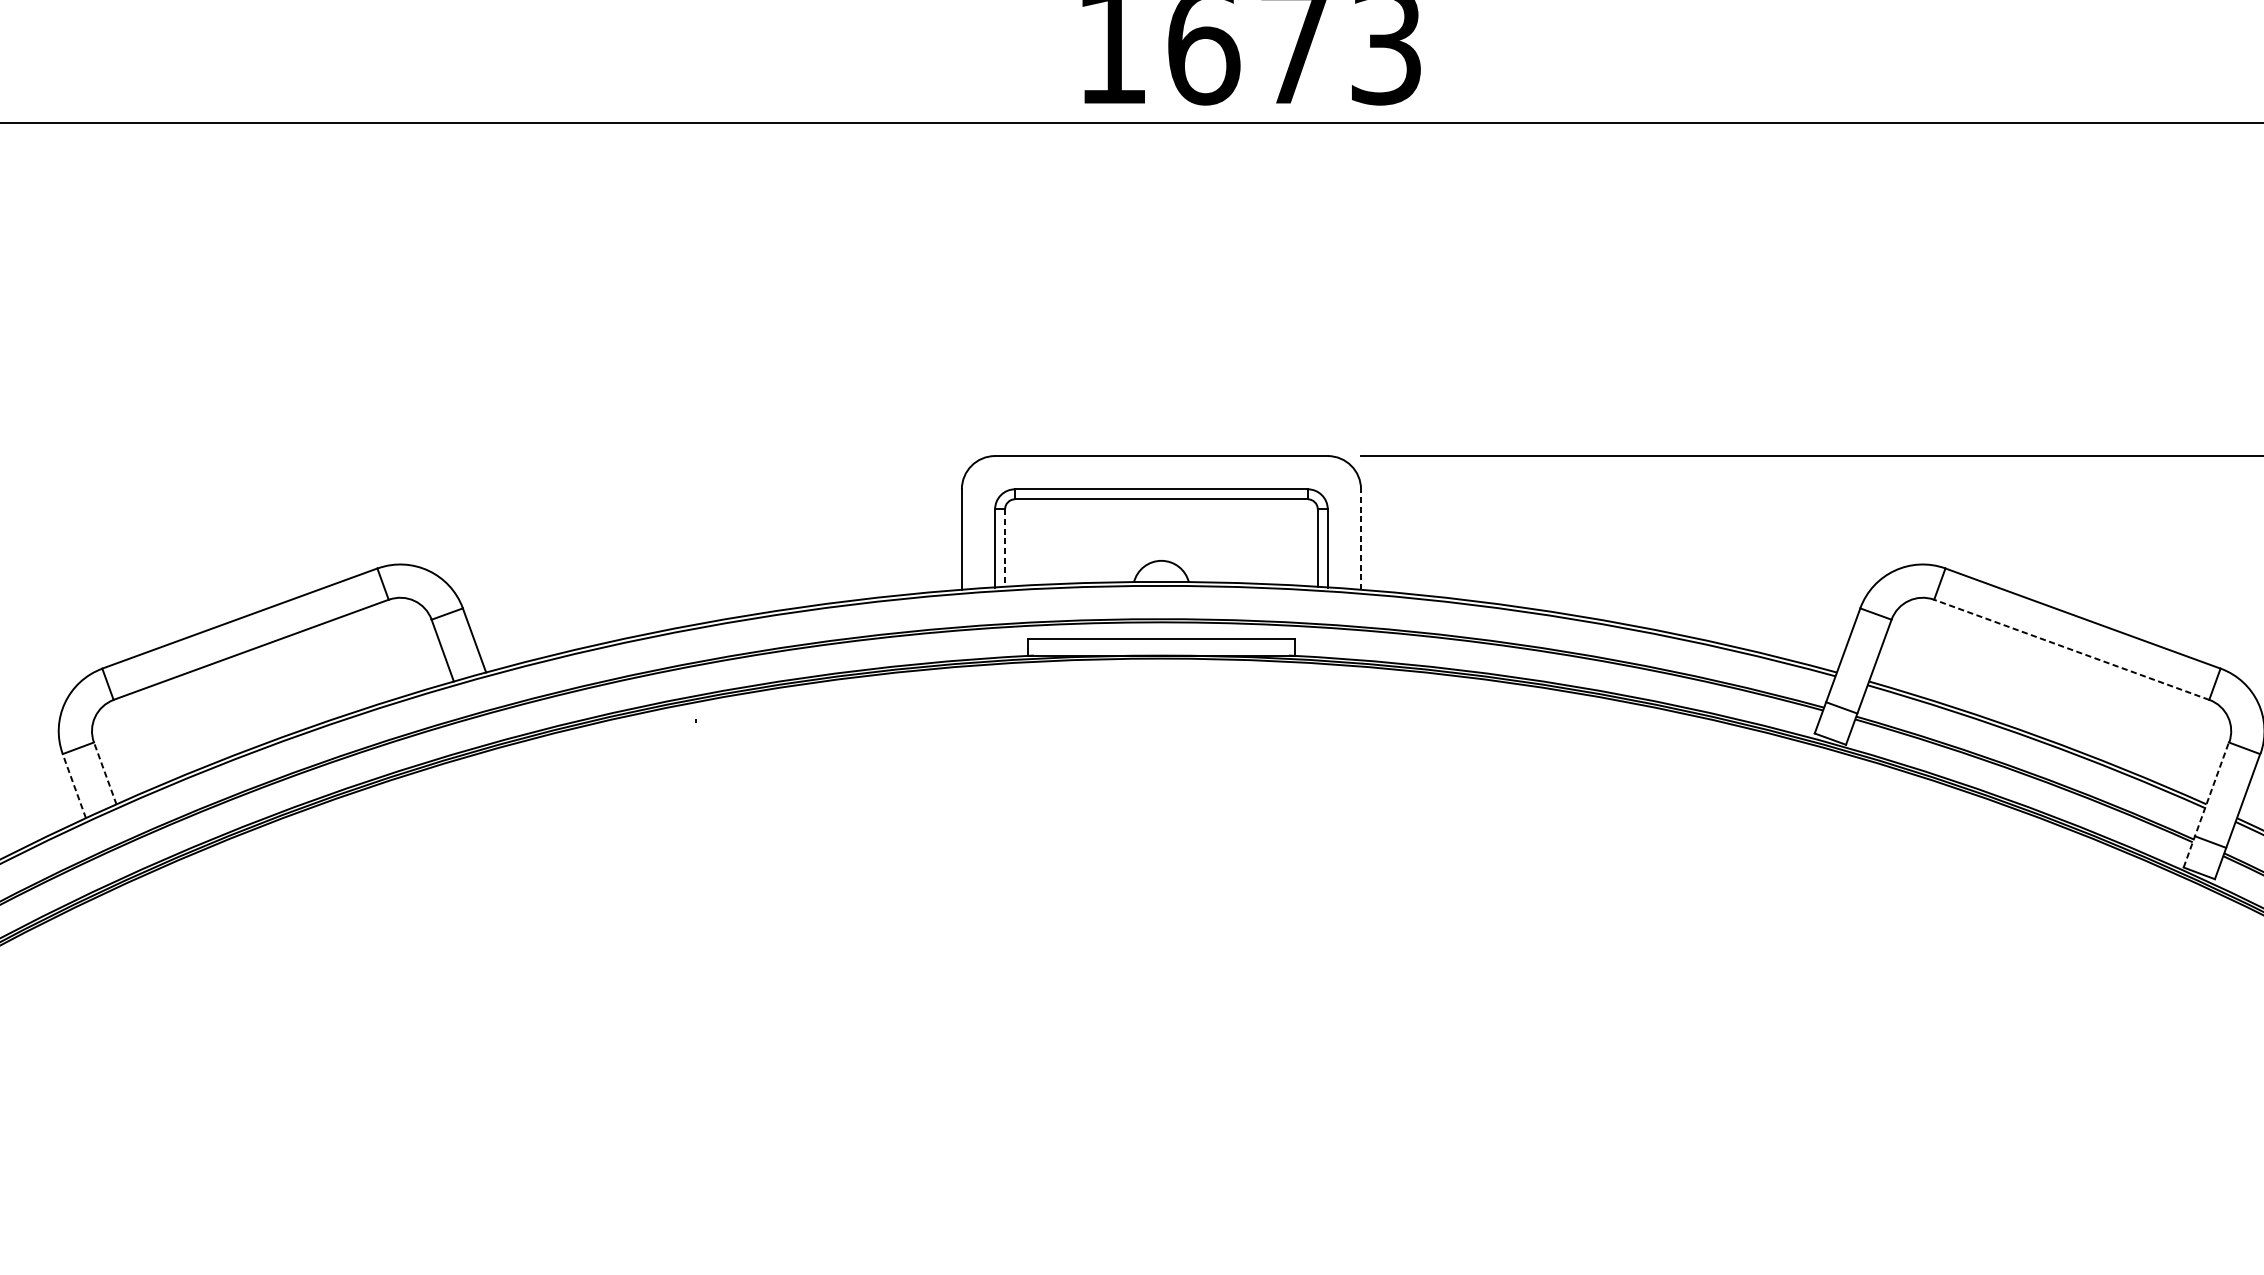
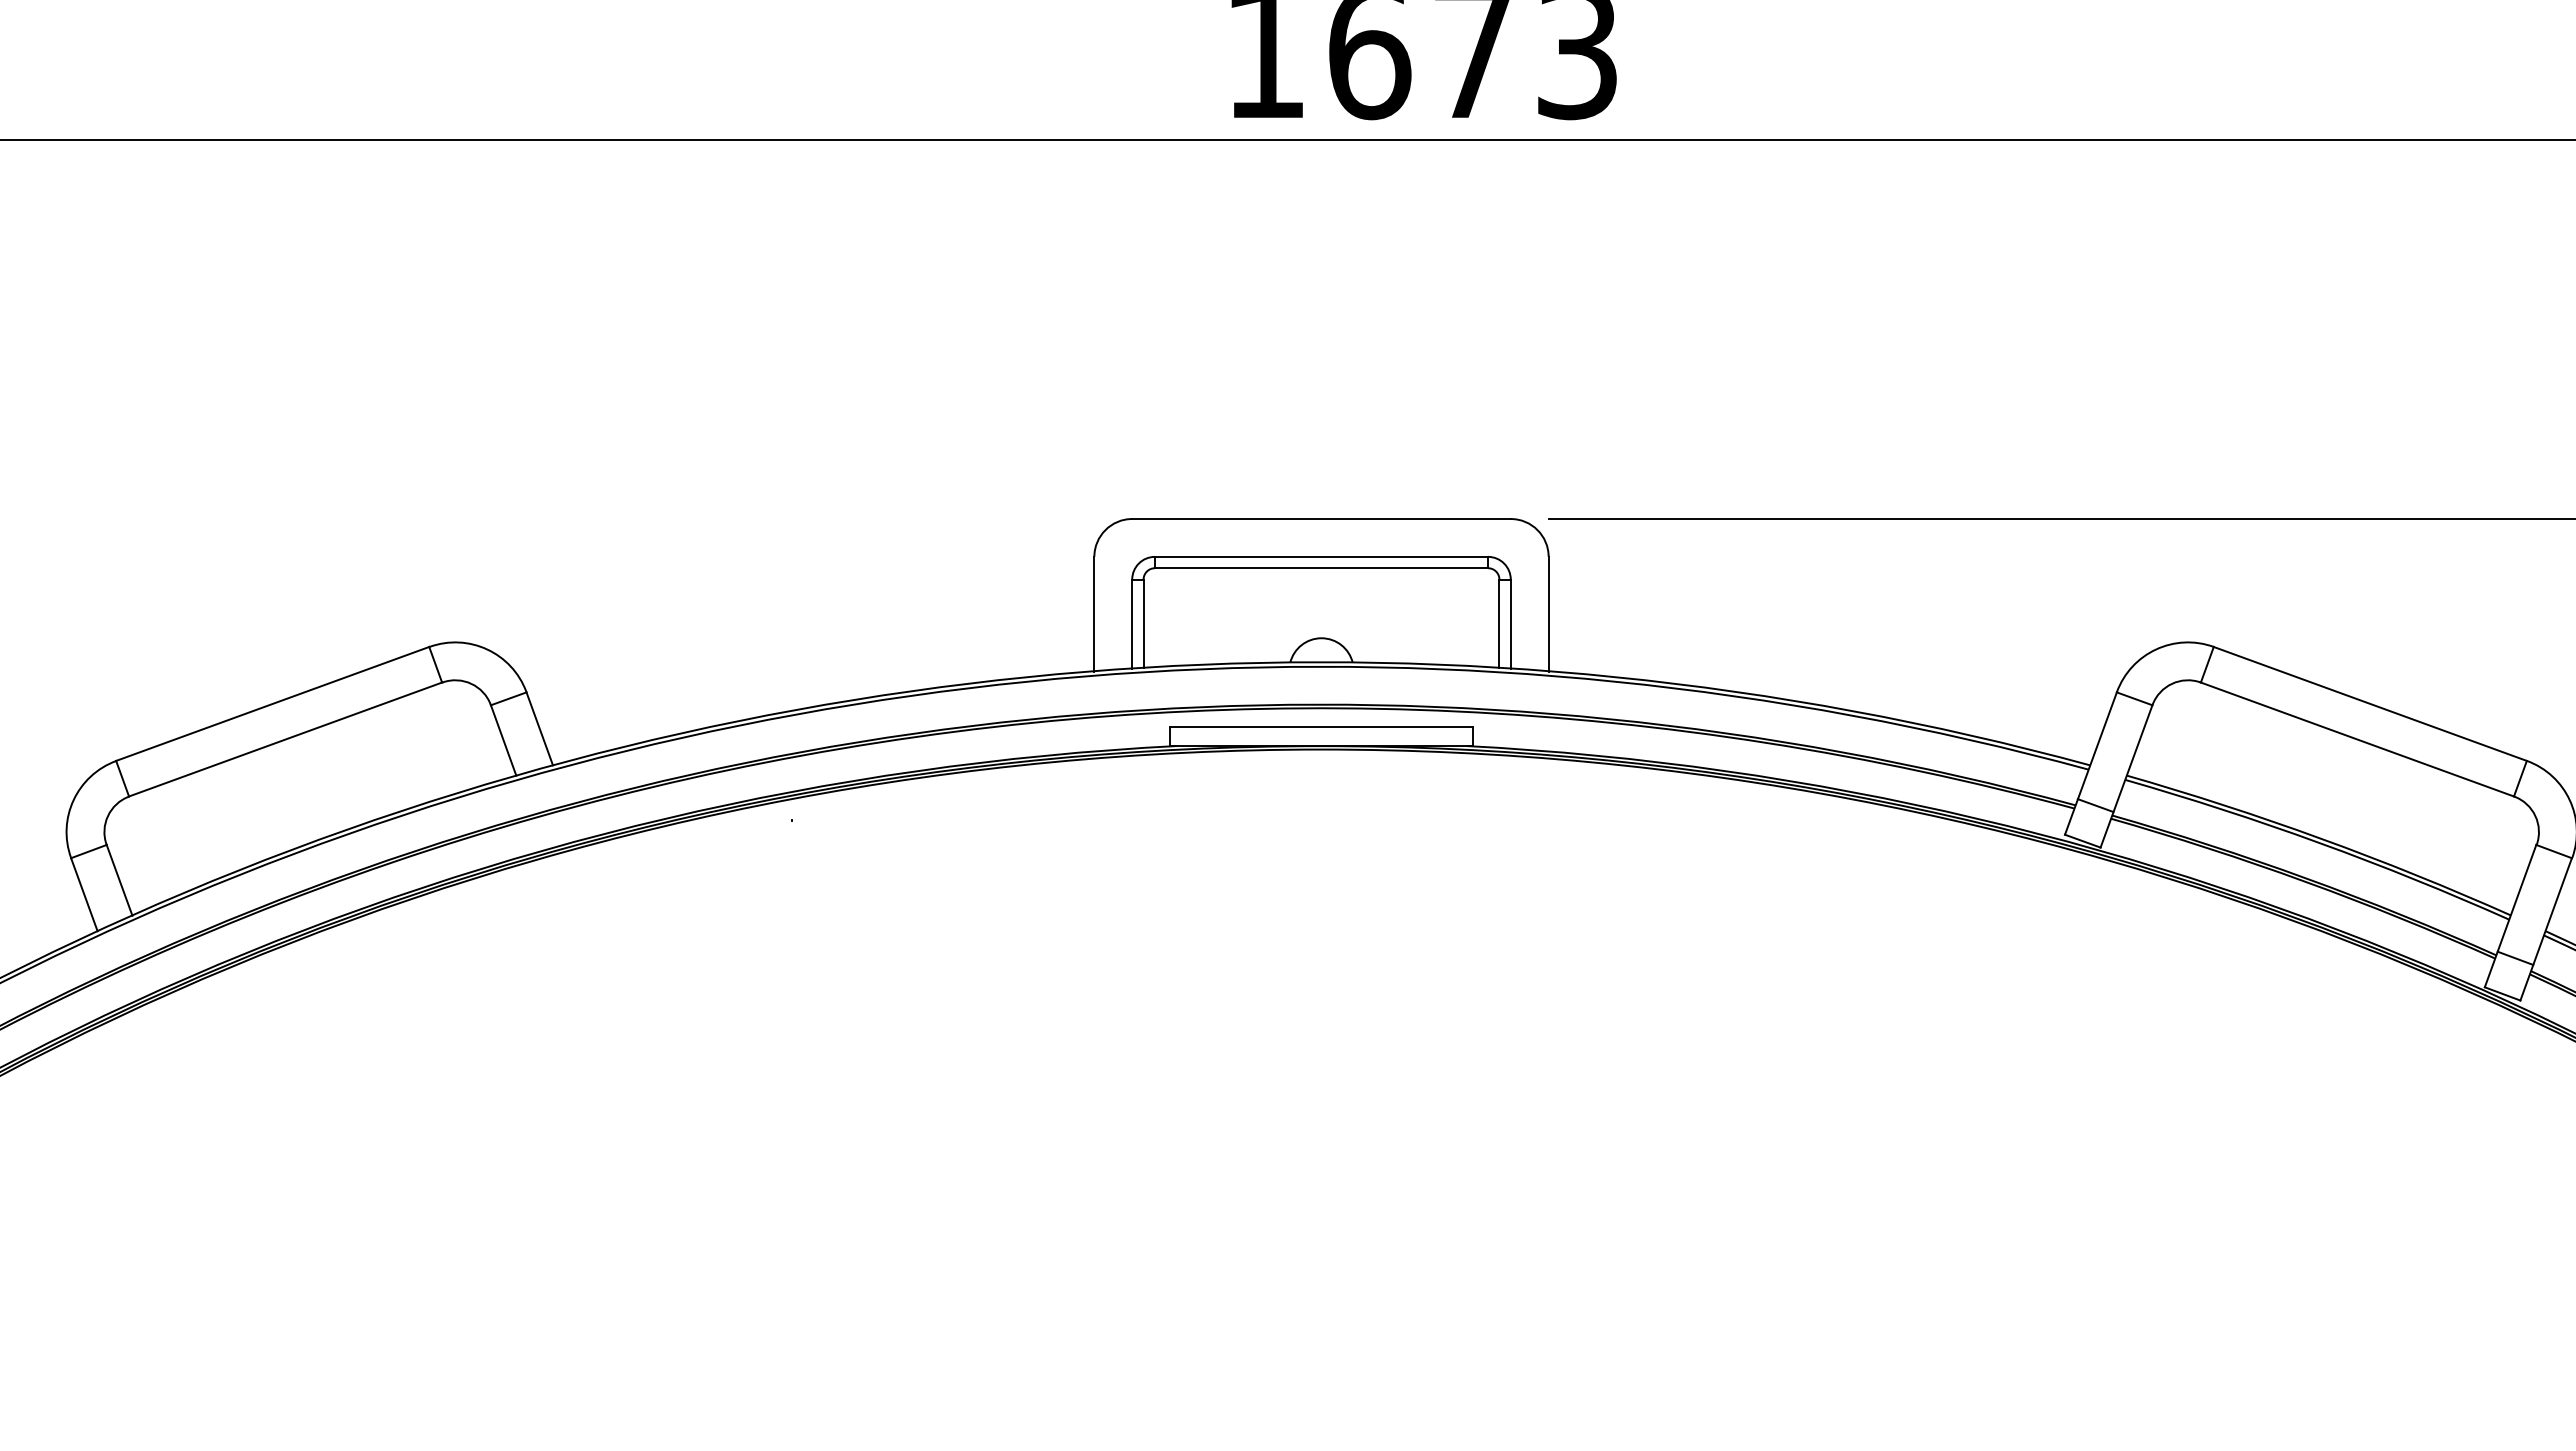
line: (1360, 539) -> (1548, 613), dashed -> solid
line: (1005, 548) -> (1143, 624), dashed -> solid
line: (2071, 649) -> (2357, 739), dashed -> solid
line: (105, 773) -> (119, 880), dashed -> solid
line: (74, 786) -> (84, 894), dashed -> solid
line: (2206, 805) -> (2510, 916), dashed -> solid

